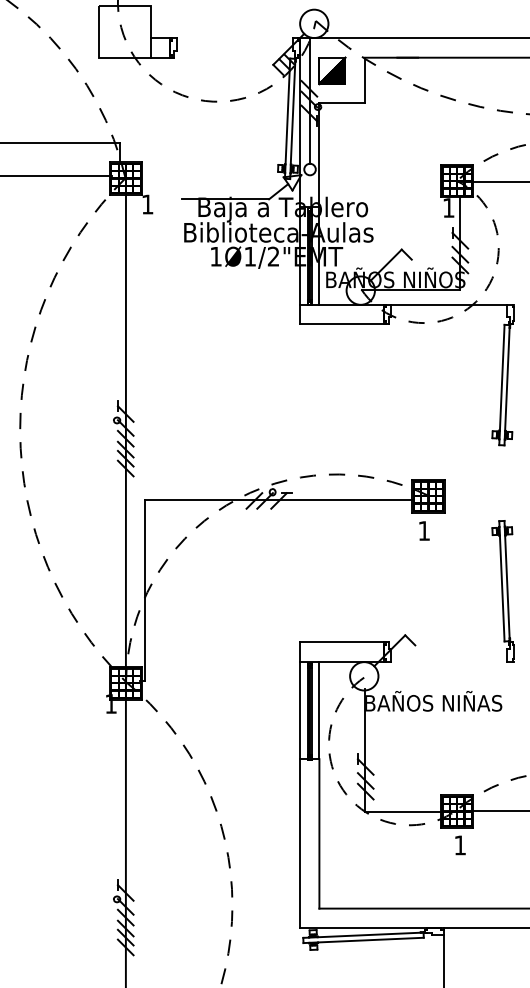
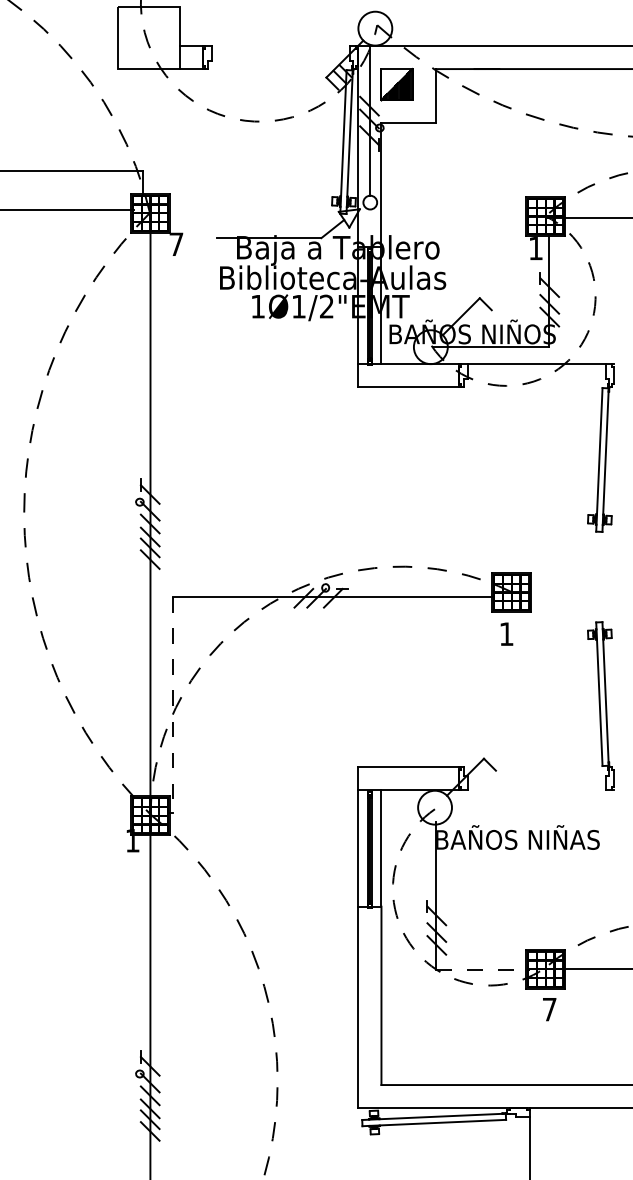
text: (147, 204) -> (176, 244), 1 -> 7
line: (145, 590) -> (173, 705), solid -> dashed
line: (404, 812) -> (483, 970), solid -> dashed
text: (459, 845) -> (548, 1009), 1 -> 7

